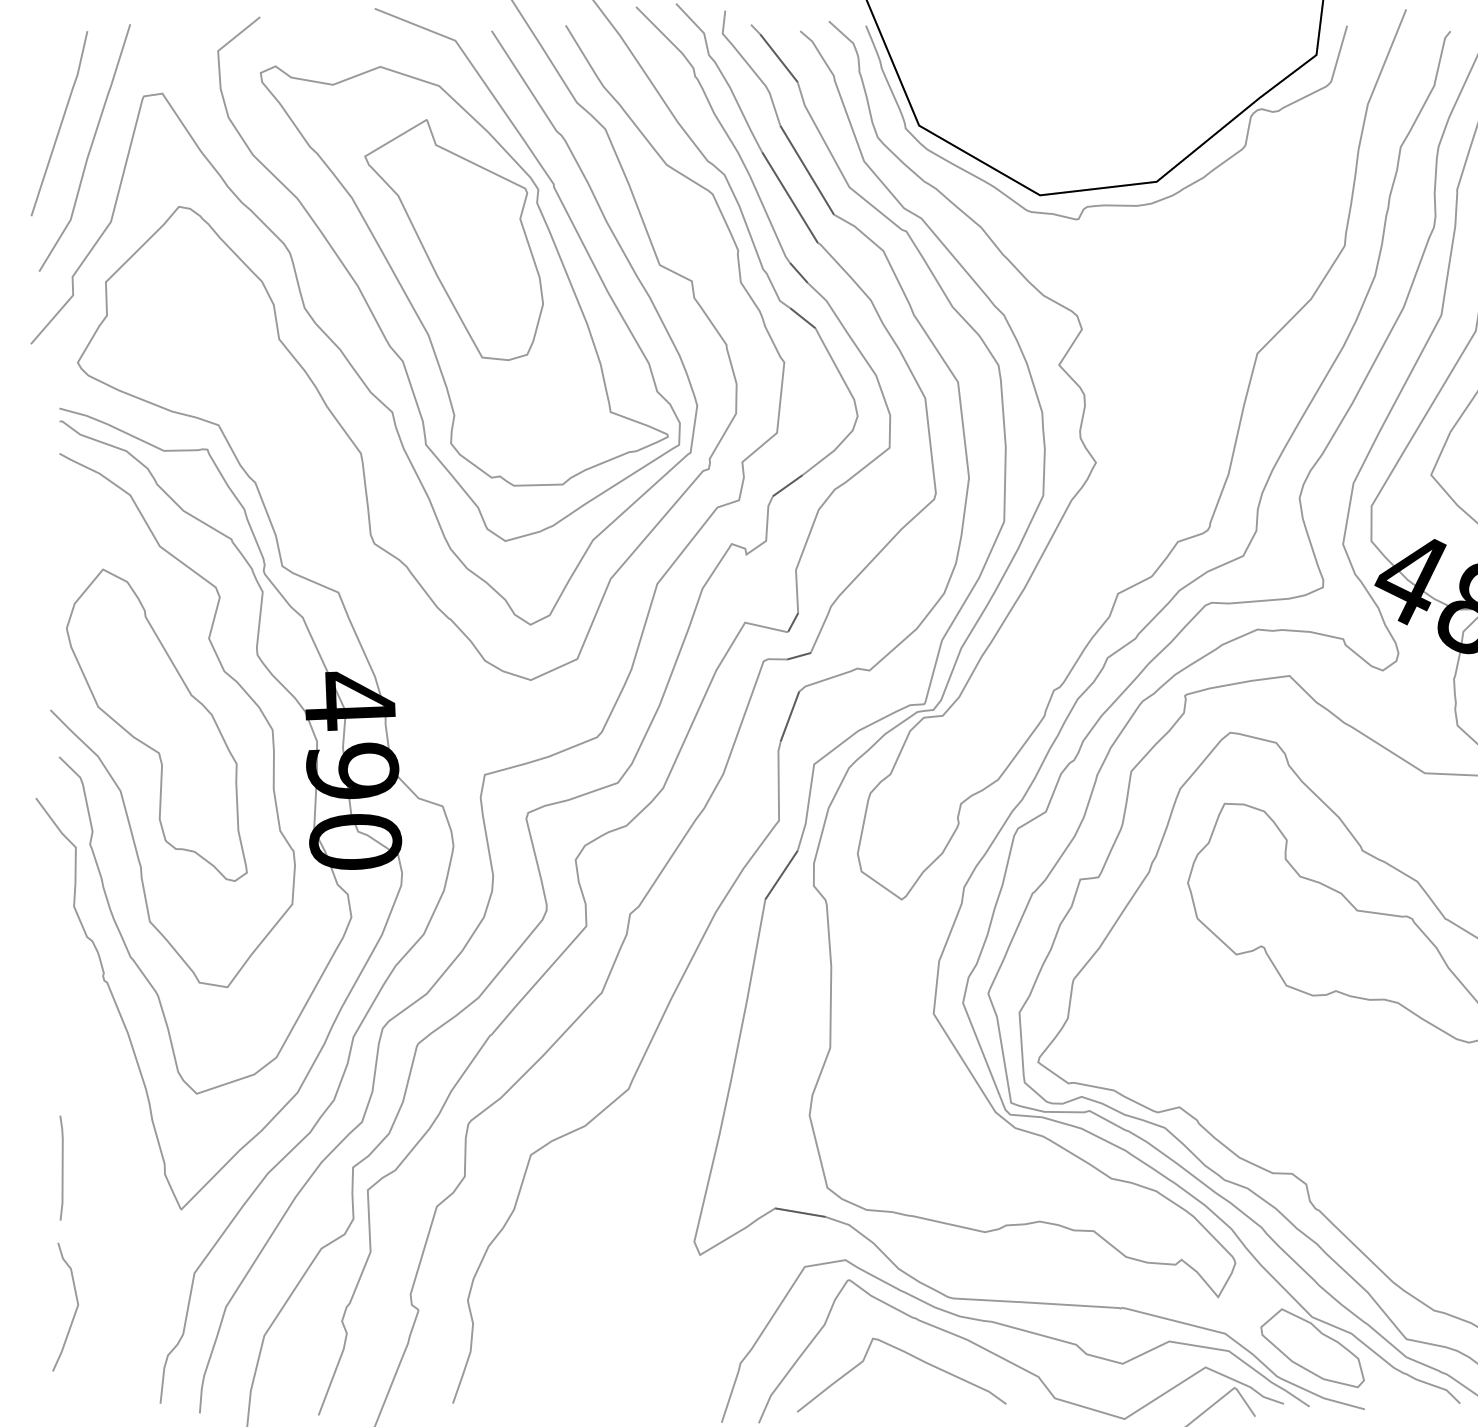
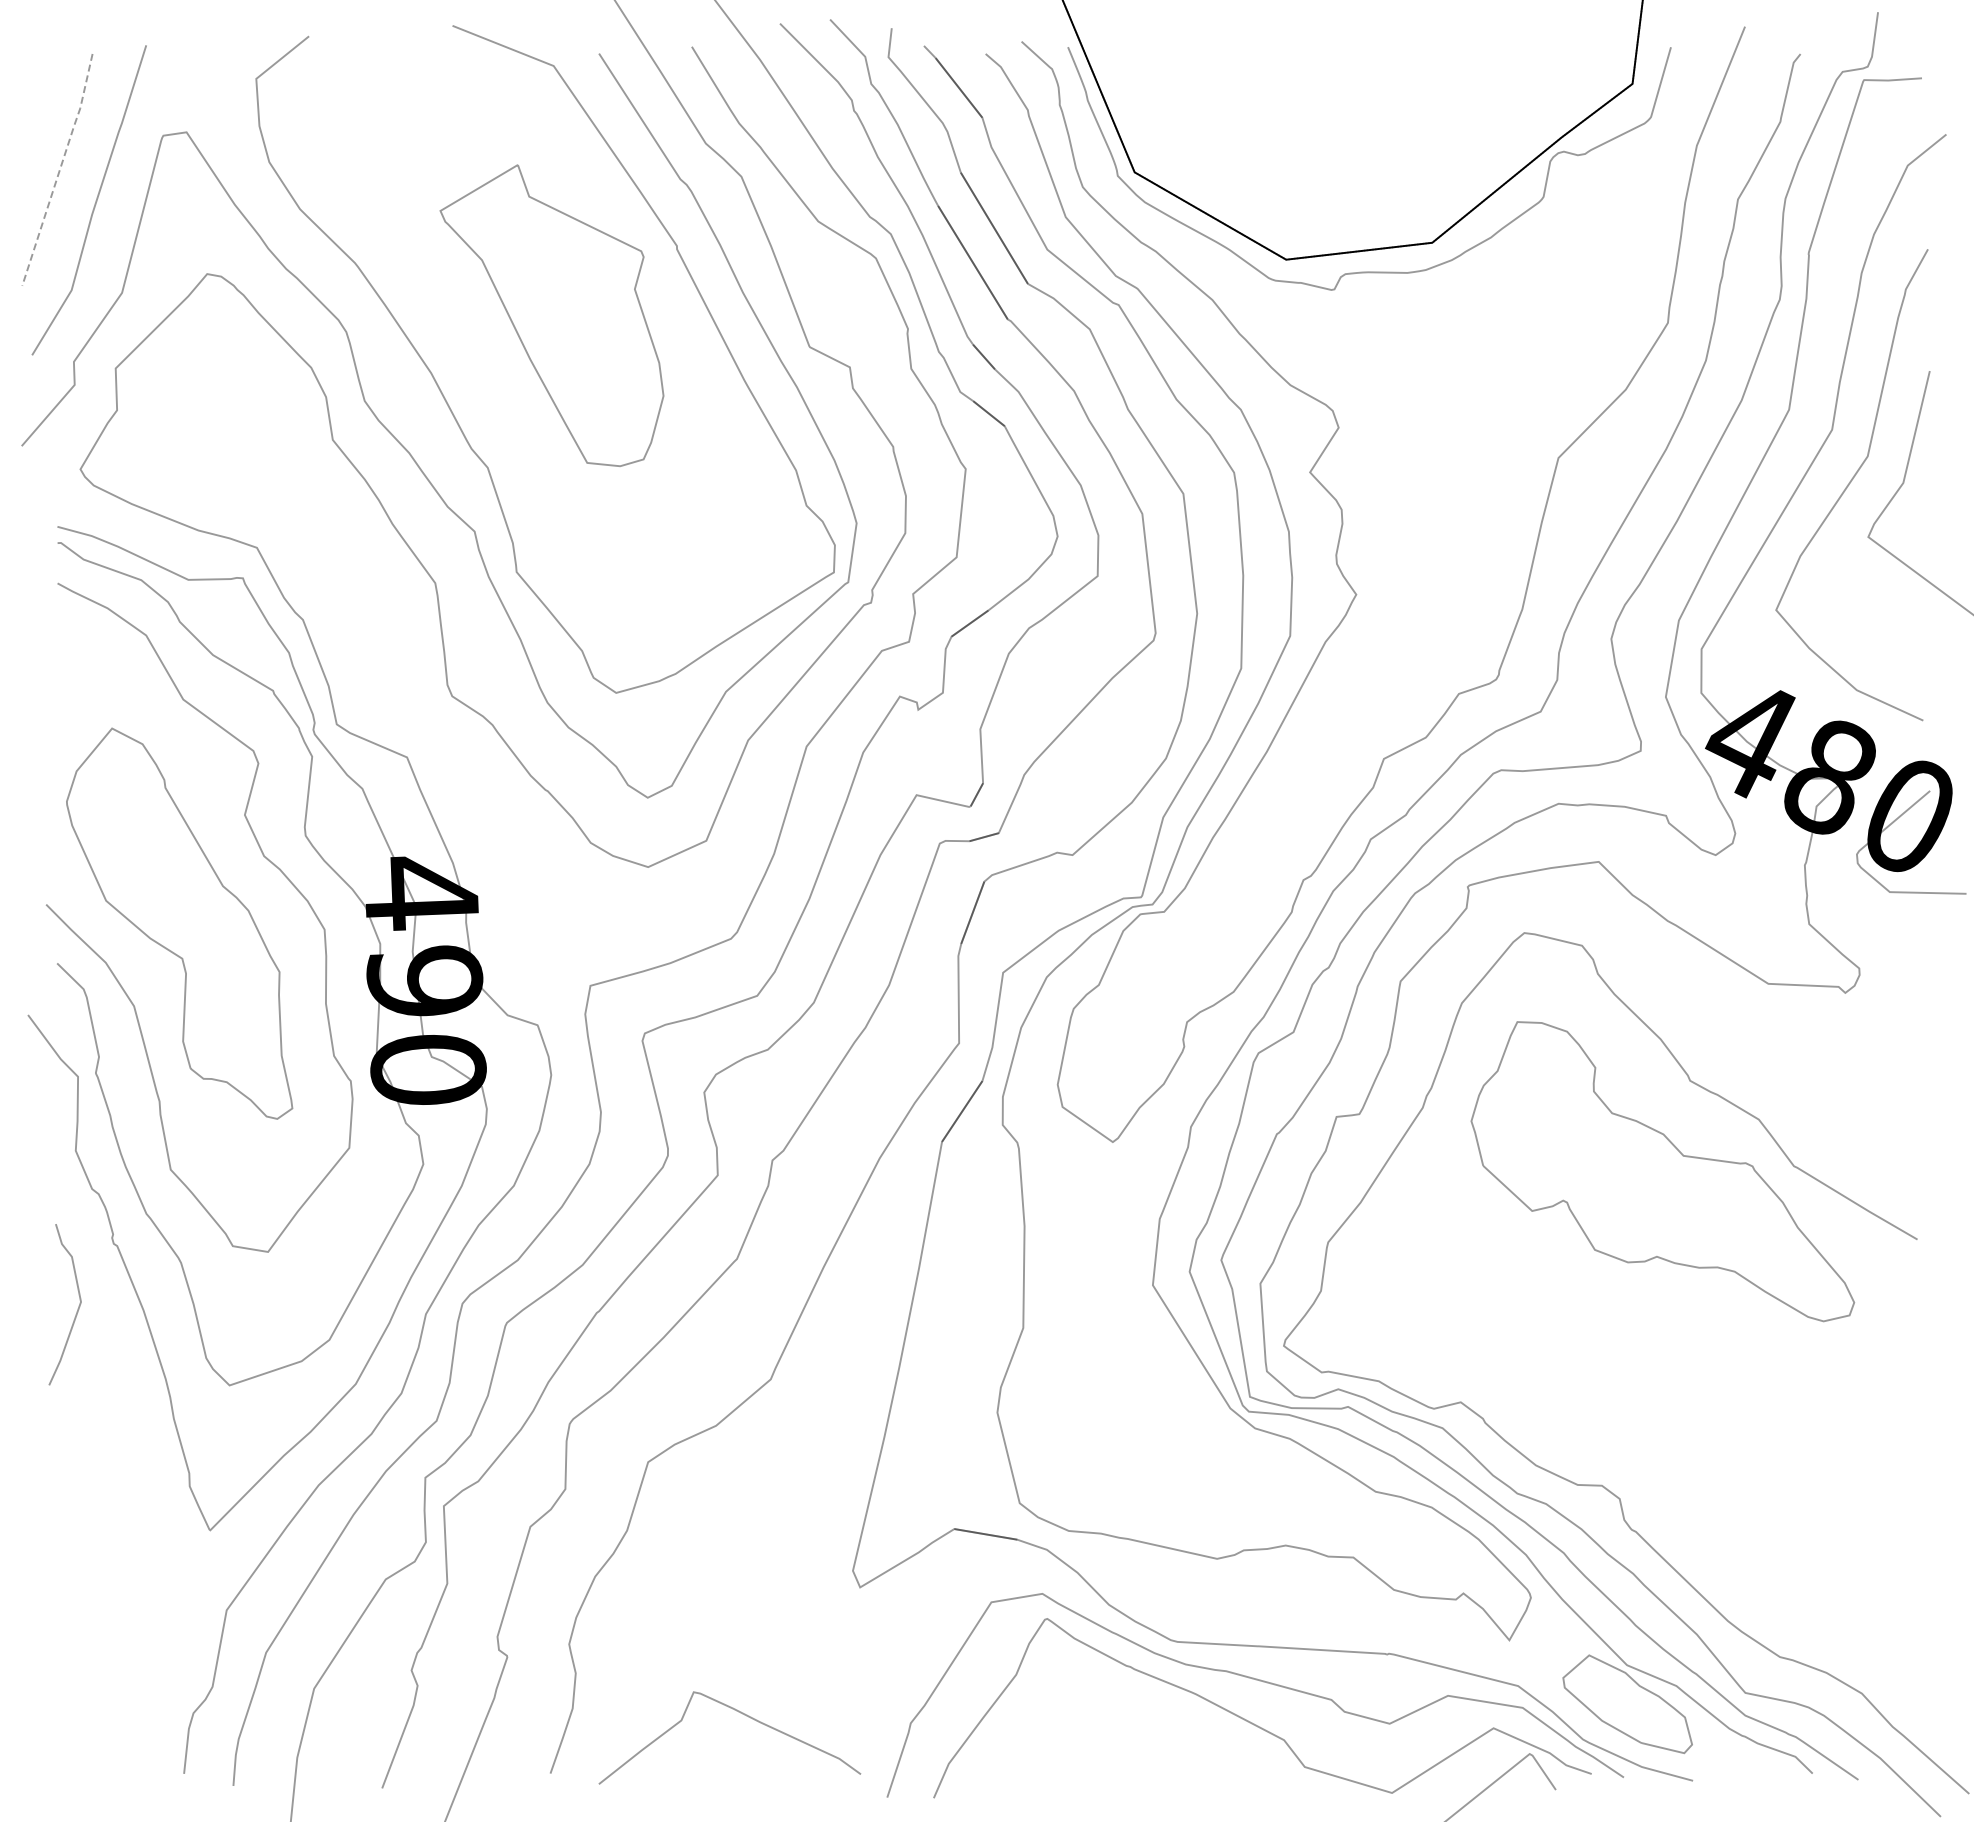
line: (61, 123) -> (60, 169), solid -> dashed
part: (464, 275) -> (564, 360), removed
line: (61, 1168) -> (60, 1478), removed
curve: (74, 1312) -> (76, 1311), moved
curve: (910, 1355) -> (740, 1713), moved

